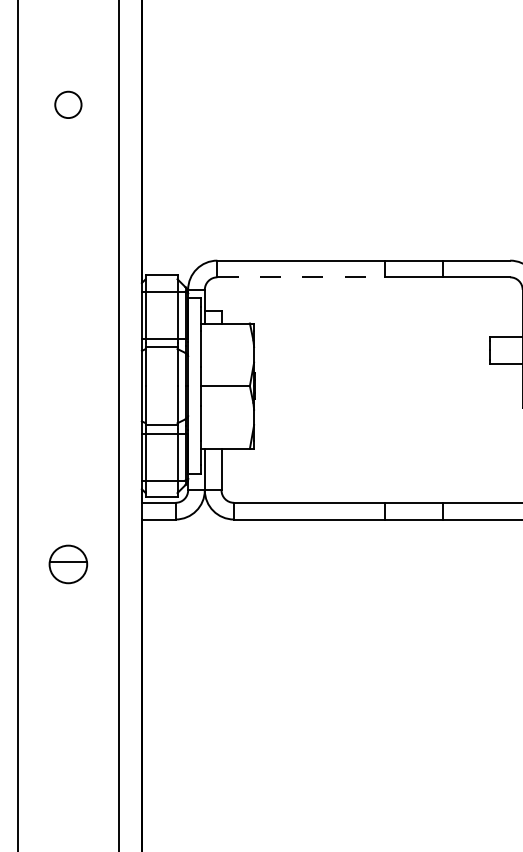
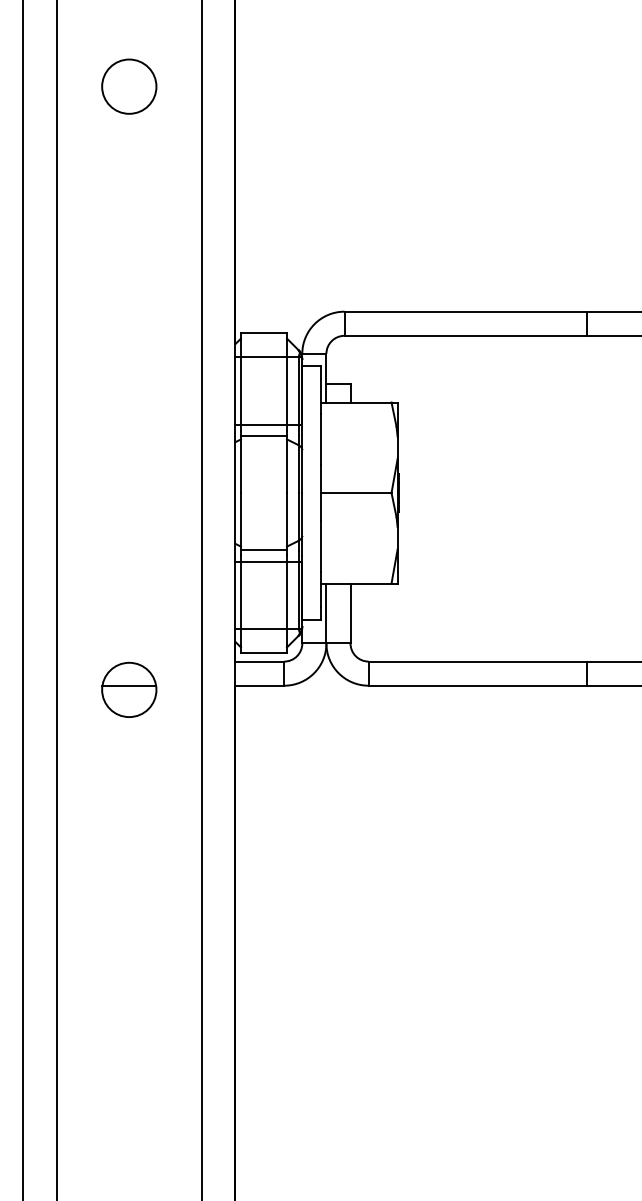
circle: (68, 104) -> (129, 86), size x1.43
line: (301, 277) -> (466, 336), dashed -> solid
part: (68, 564) -> (129, 690), moved

